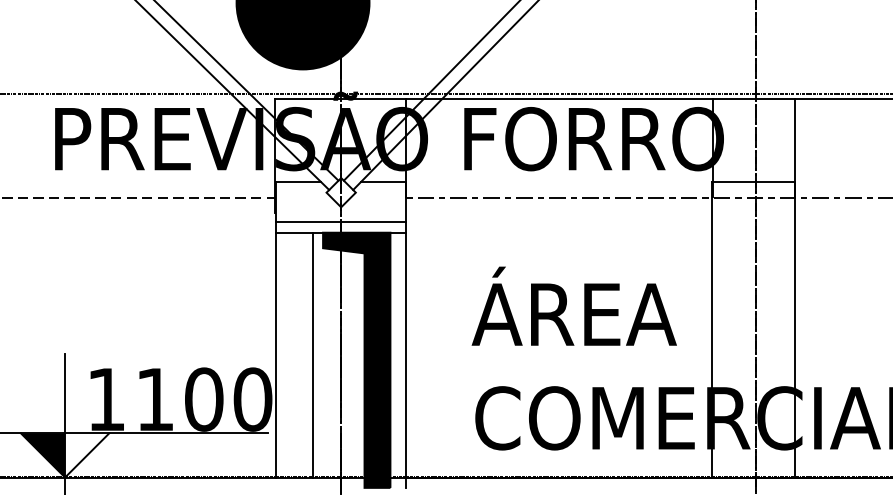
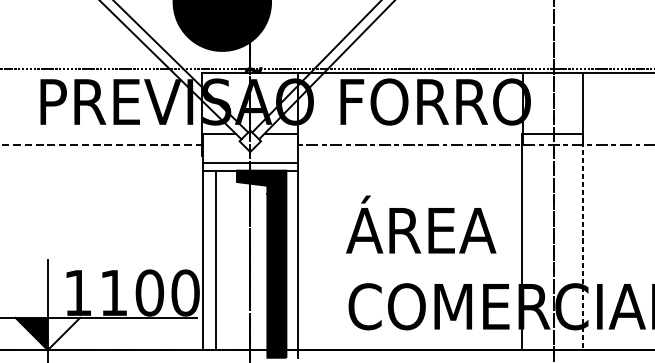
line: (794, 329) -> (582, 241), solid -> dashed
line: (312, 354) -> (216, 259), moved

